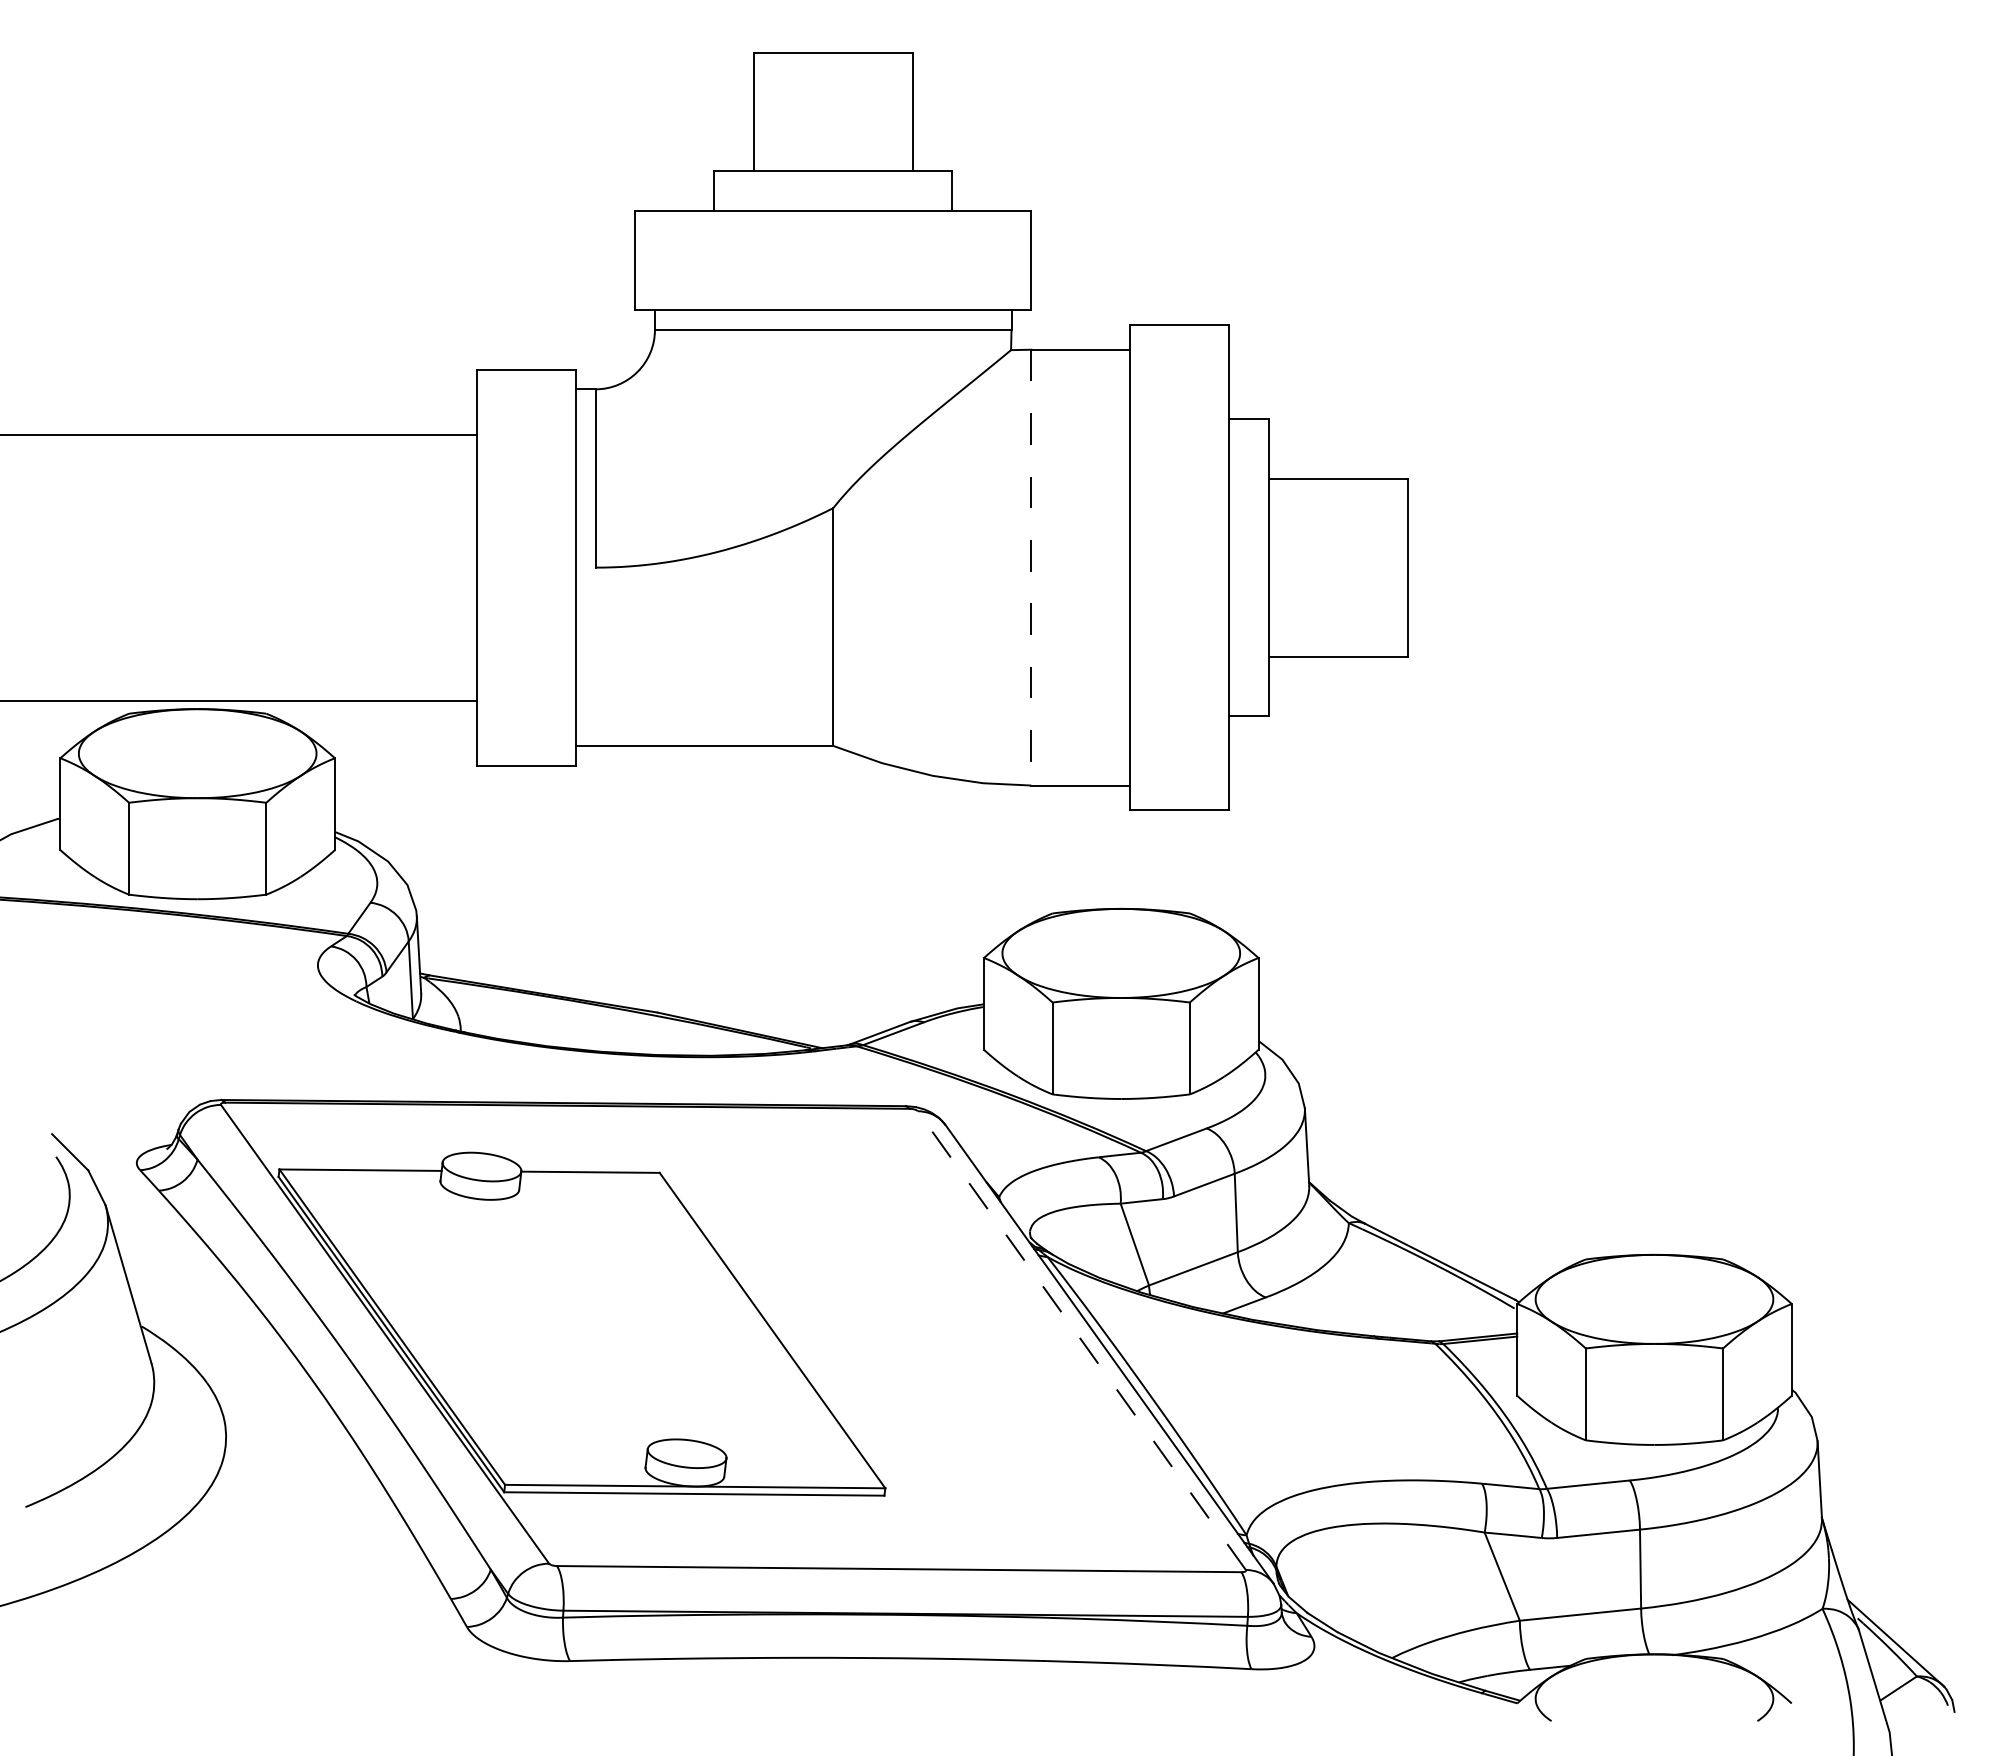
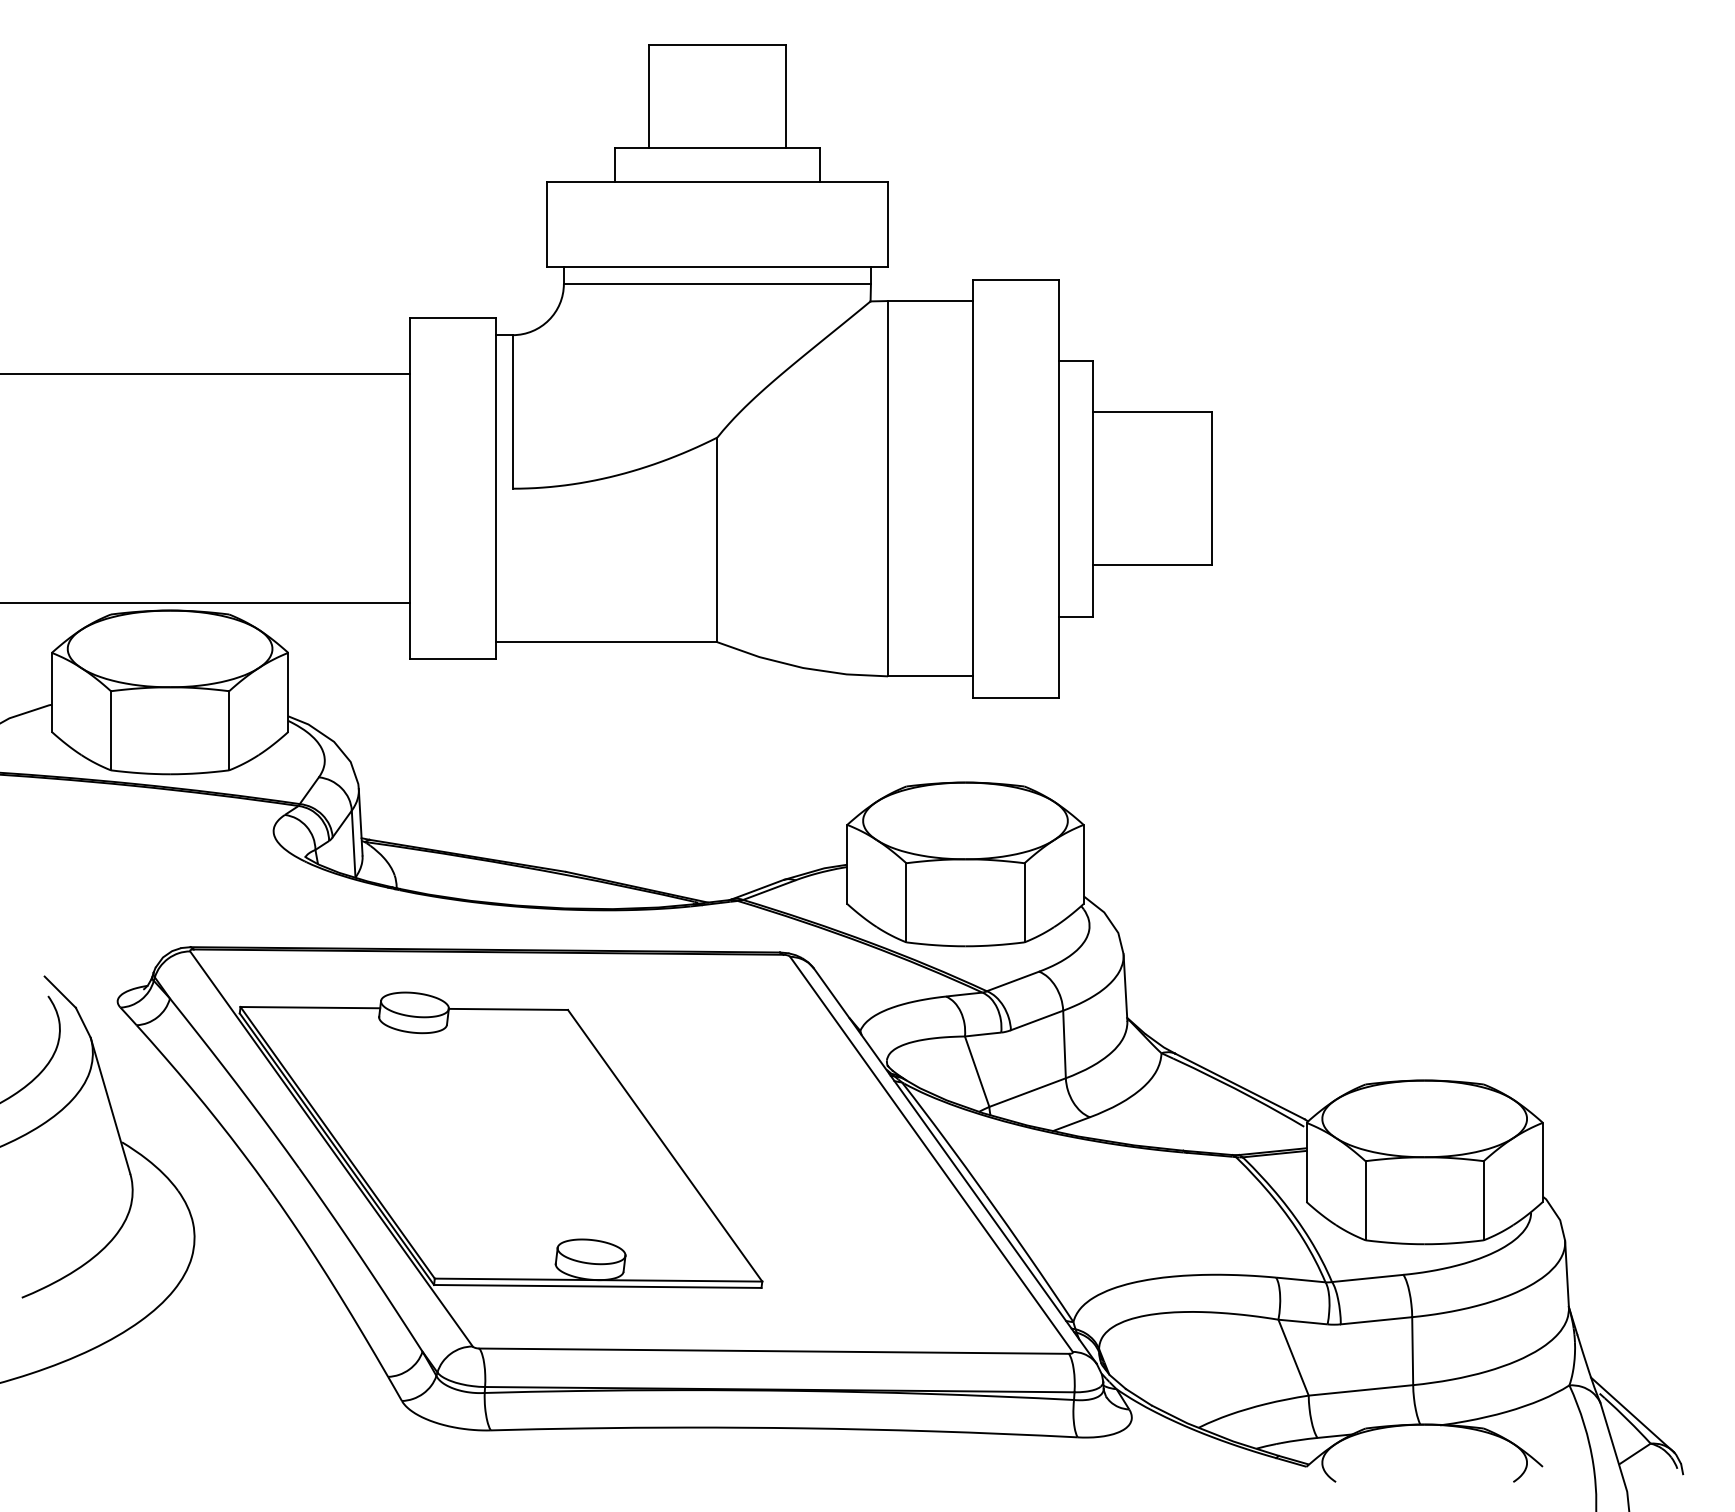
line: (1031, 567) -> (888, 488), dashed -> solid
line: (1081, 1340) -> (931, 1154), dashed -> solid

